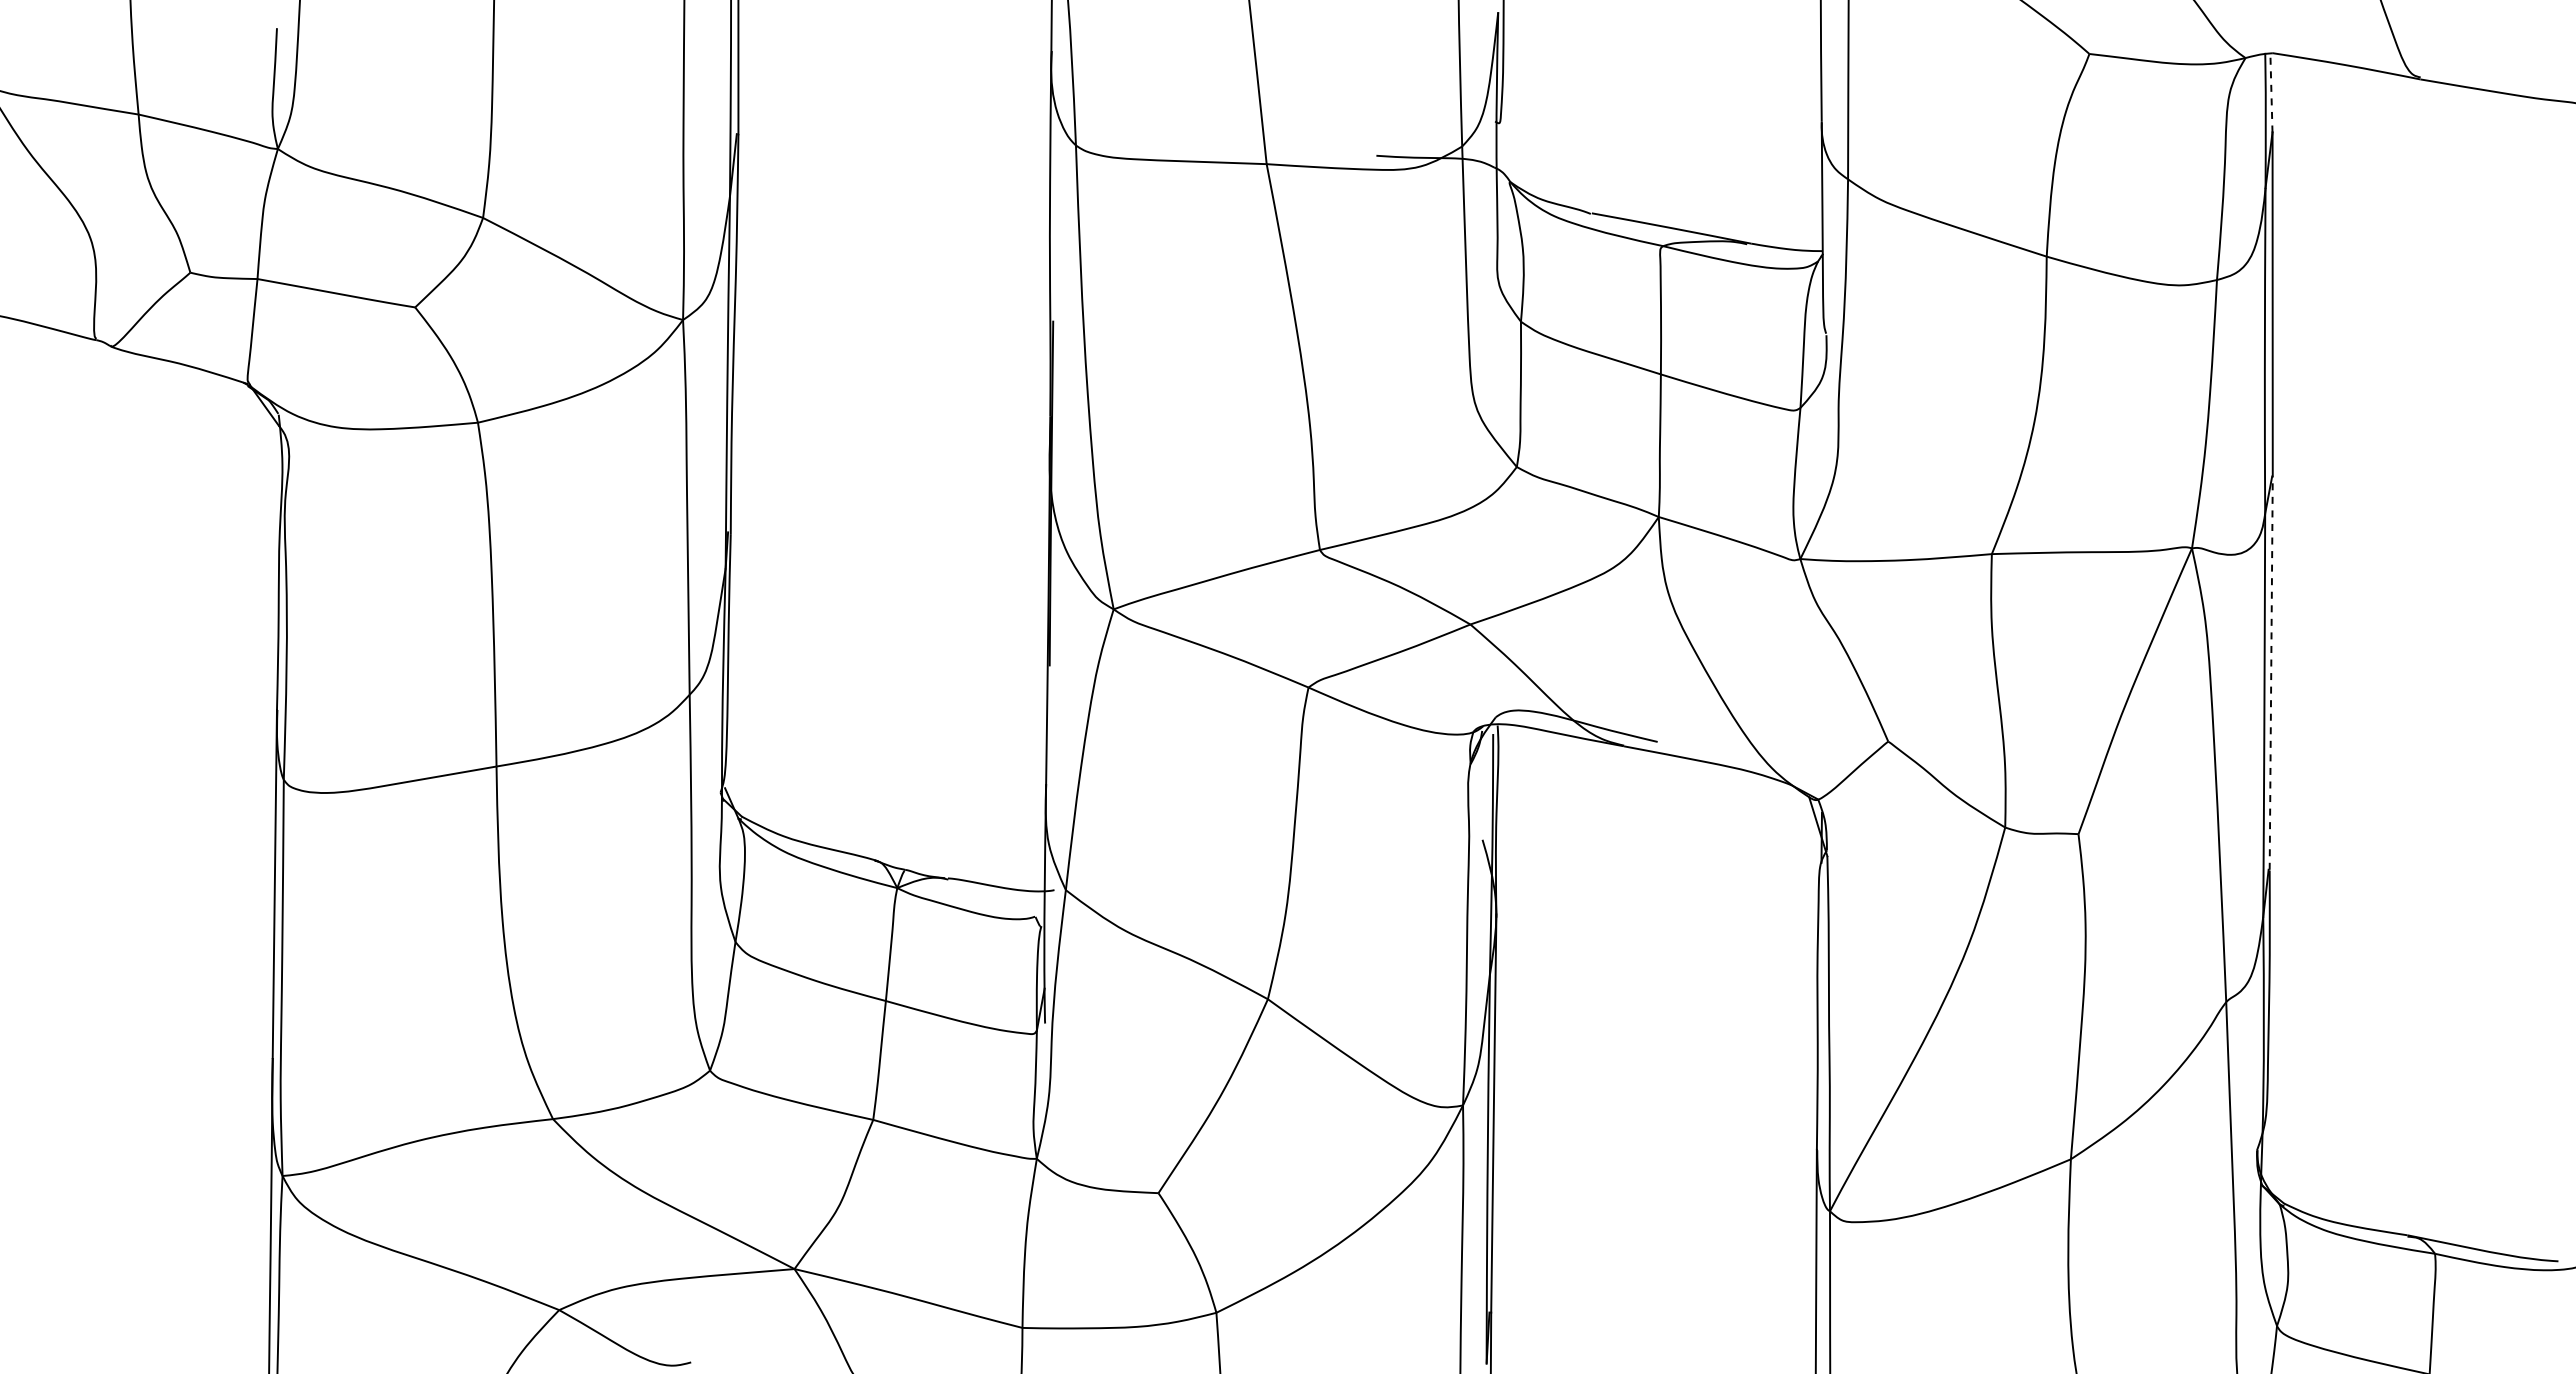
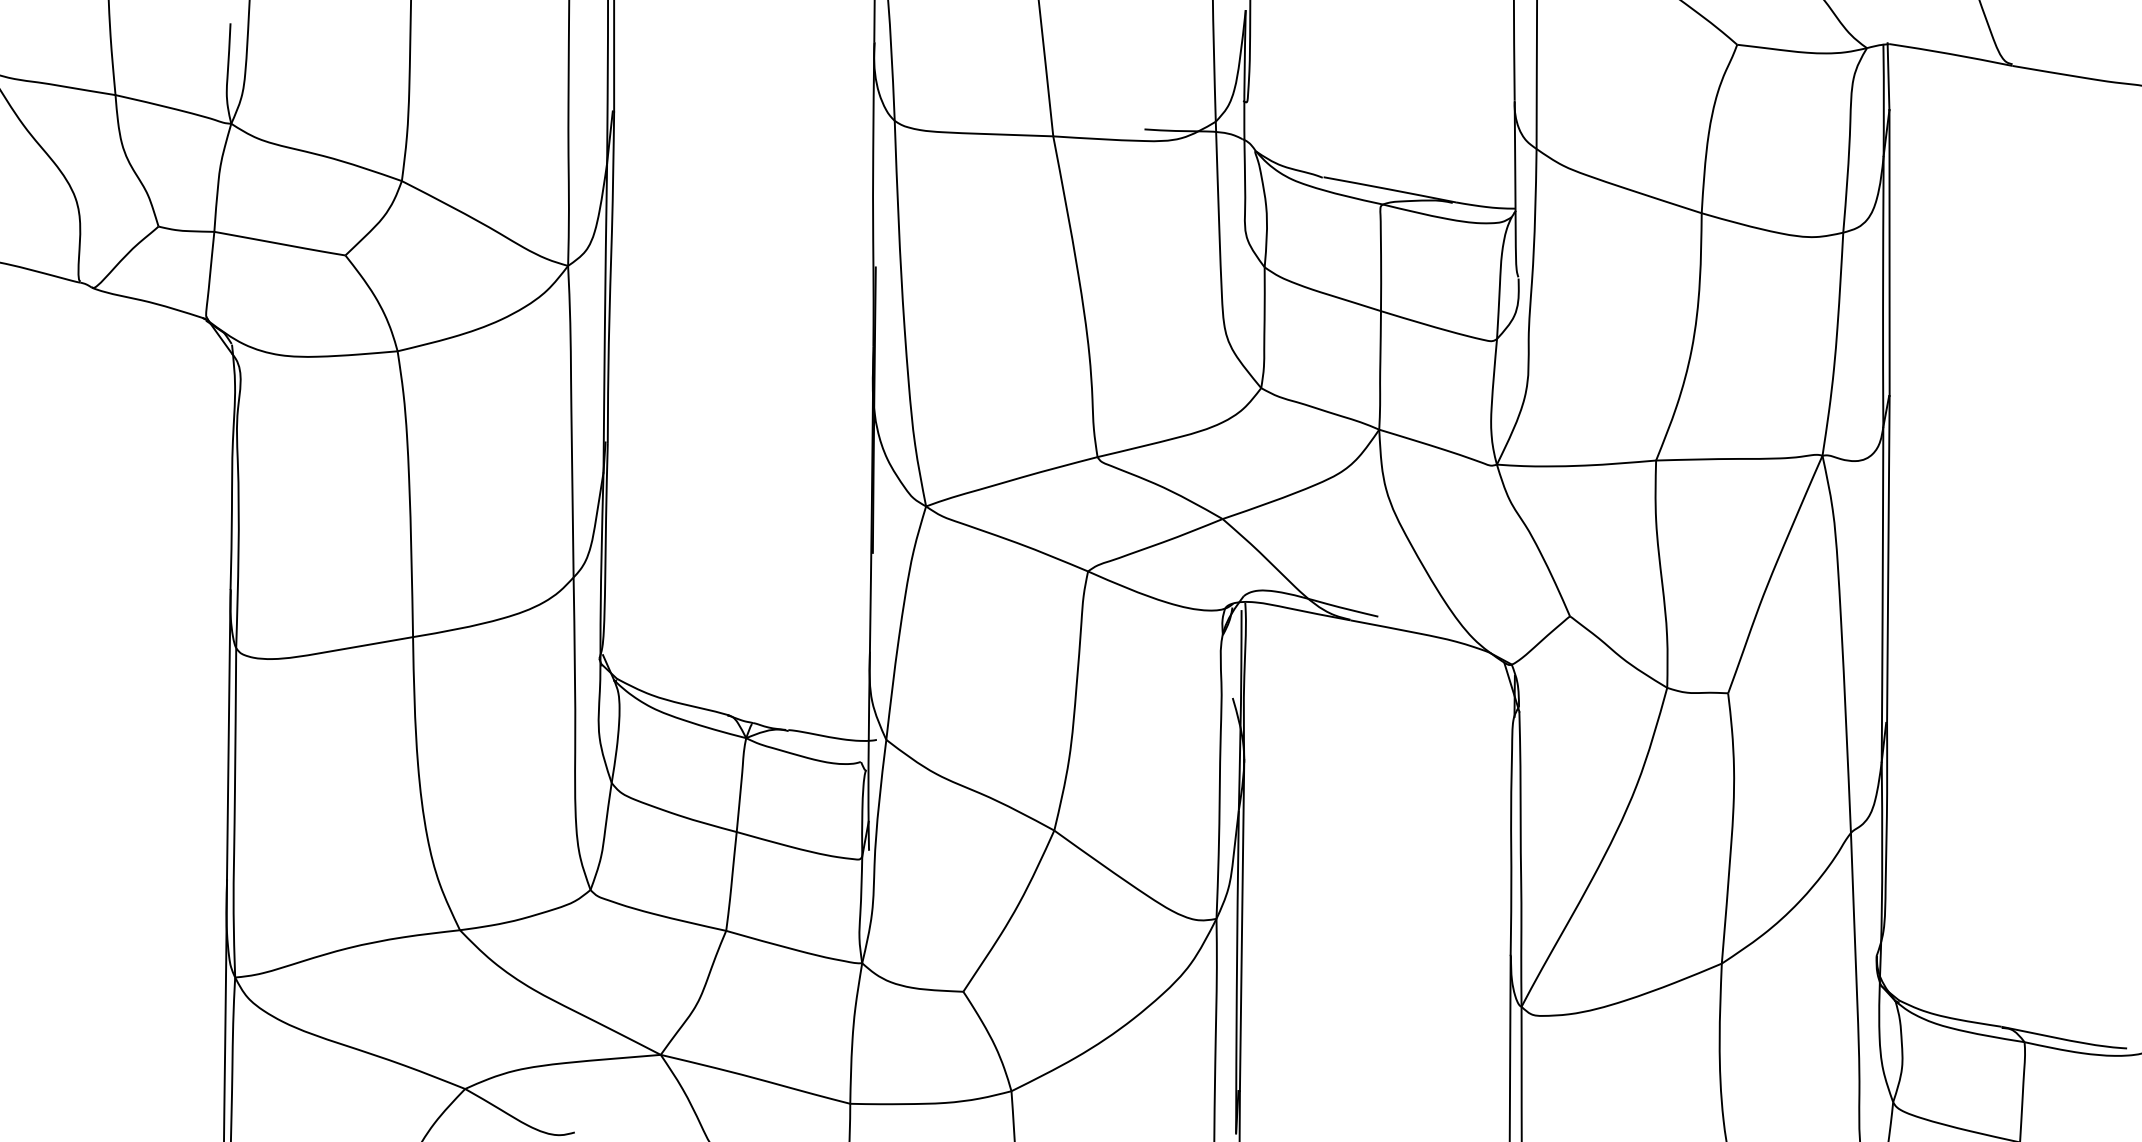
line: (2271, 91) -> (1888, 75), dashed -> solid
line: (2271, 673) -> (1888, 559), dashed -> solid

